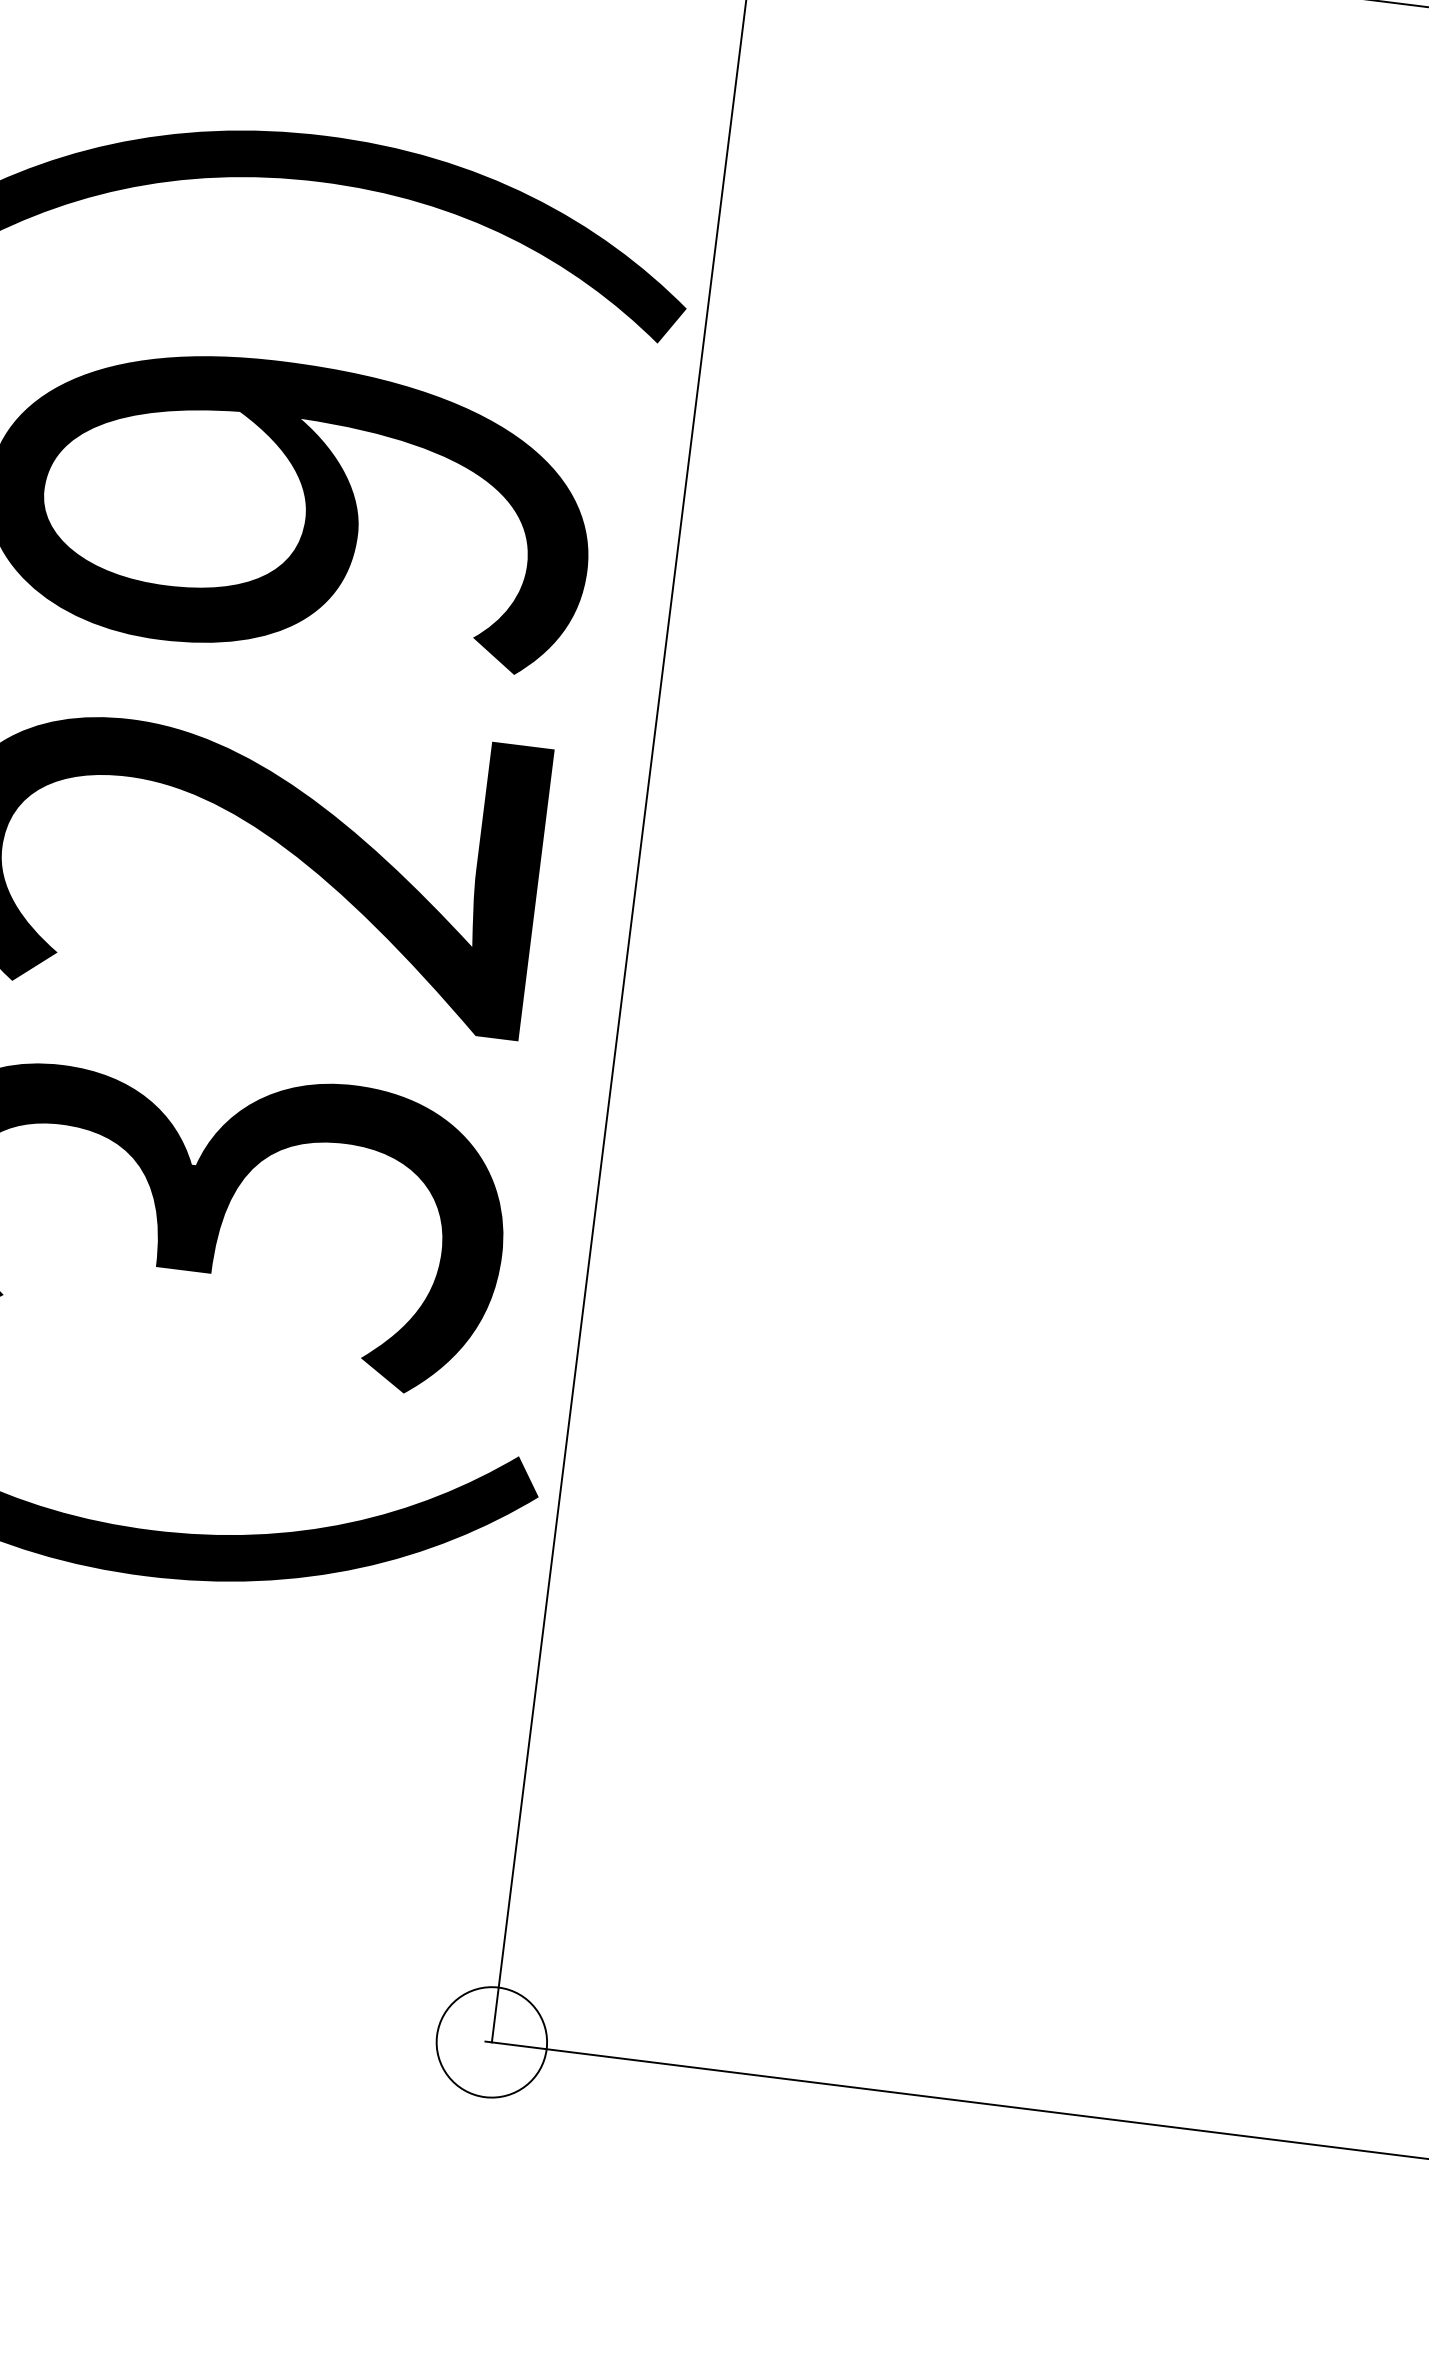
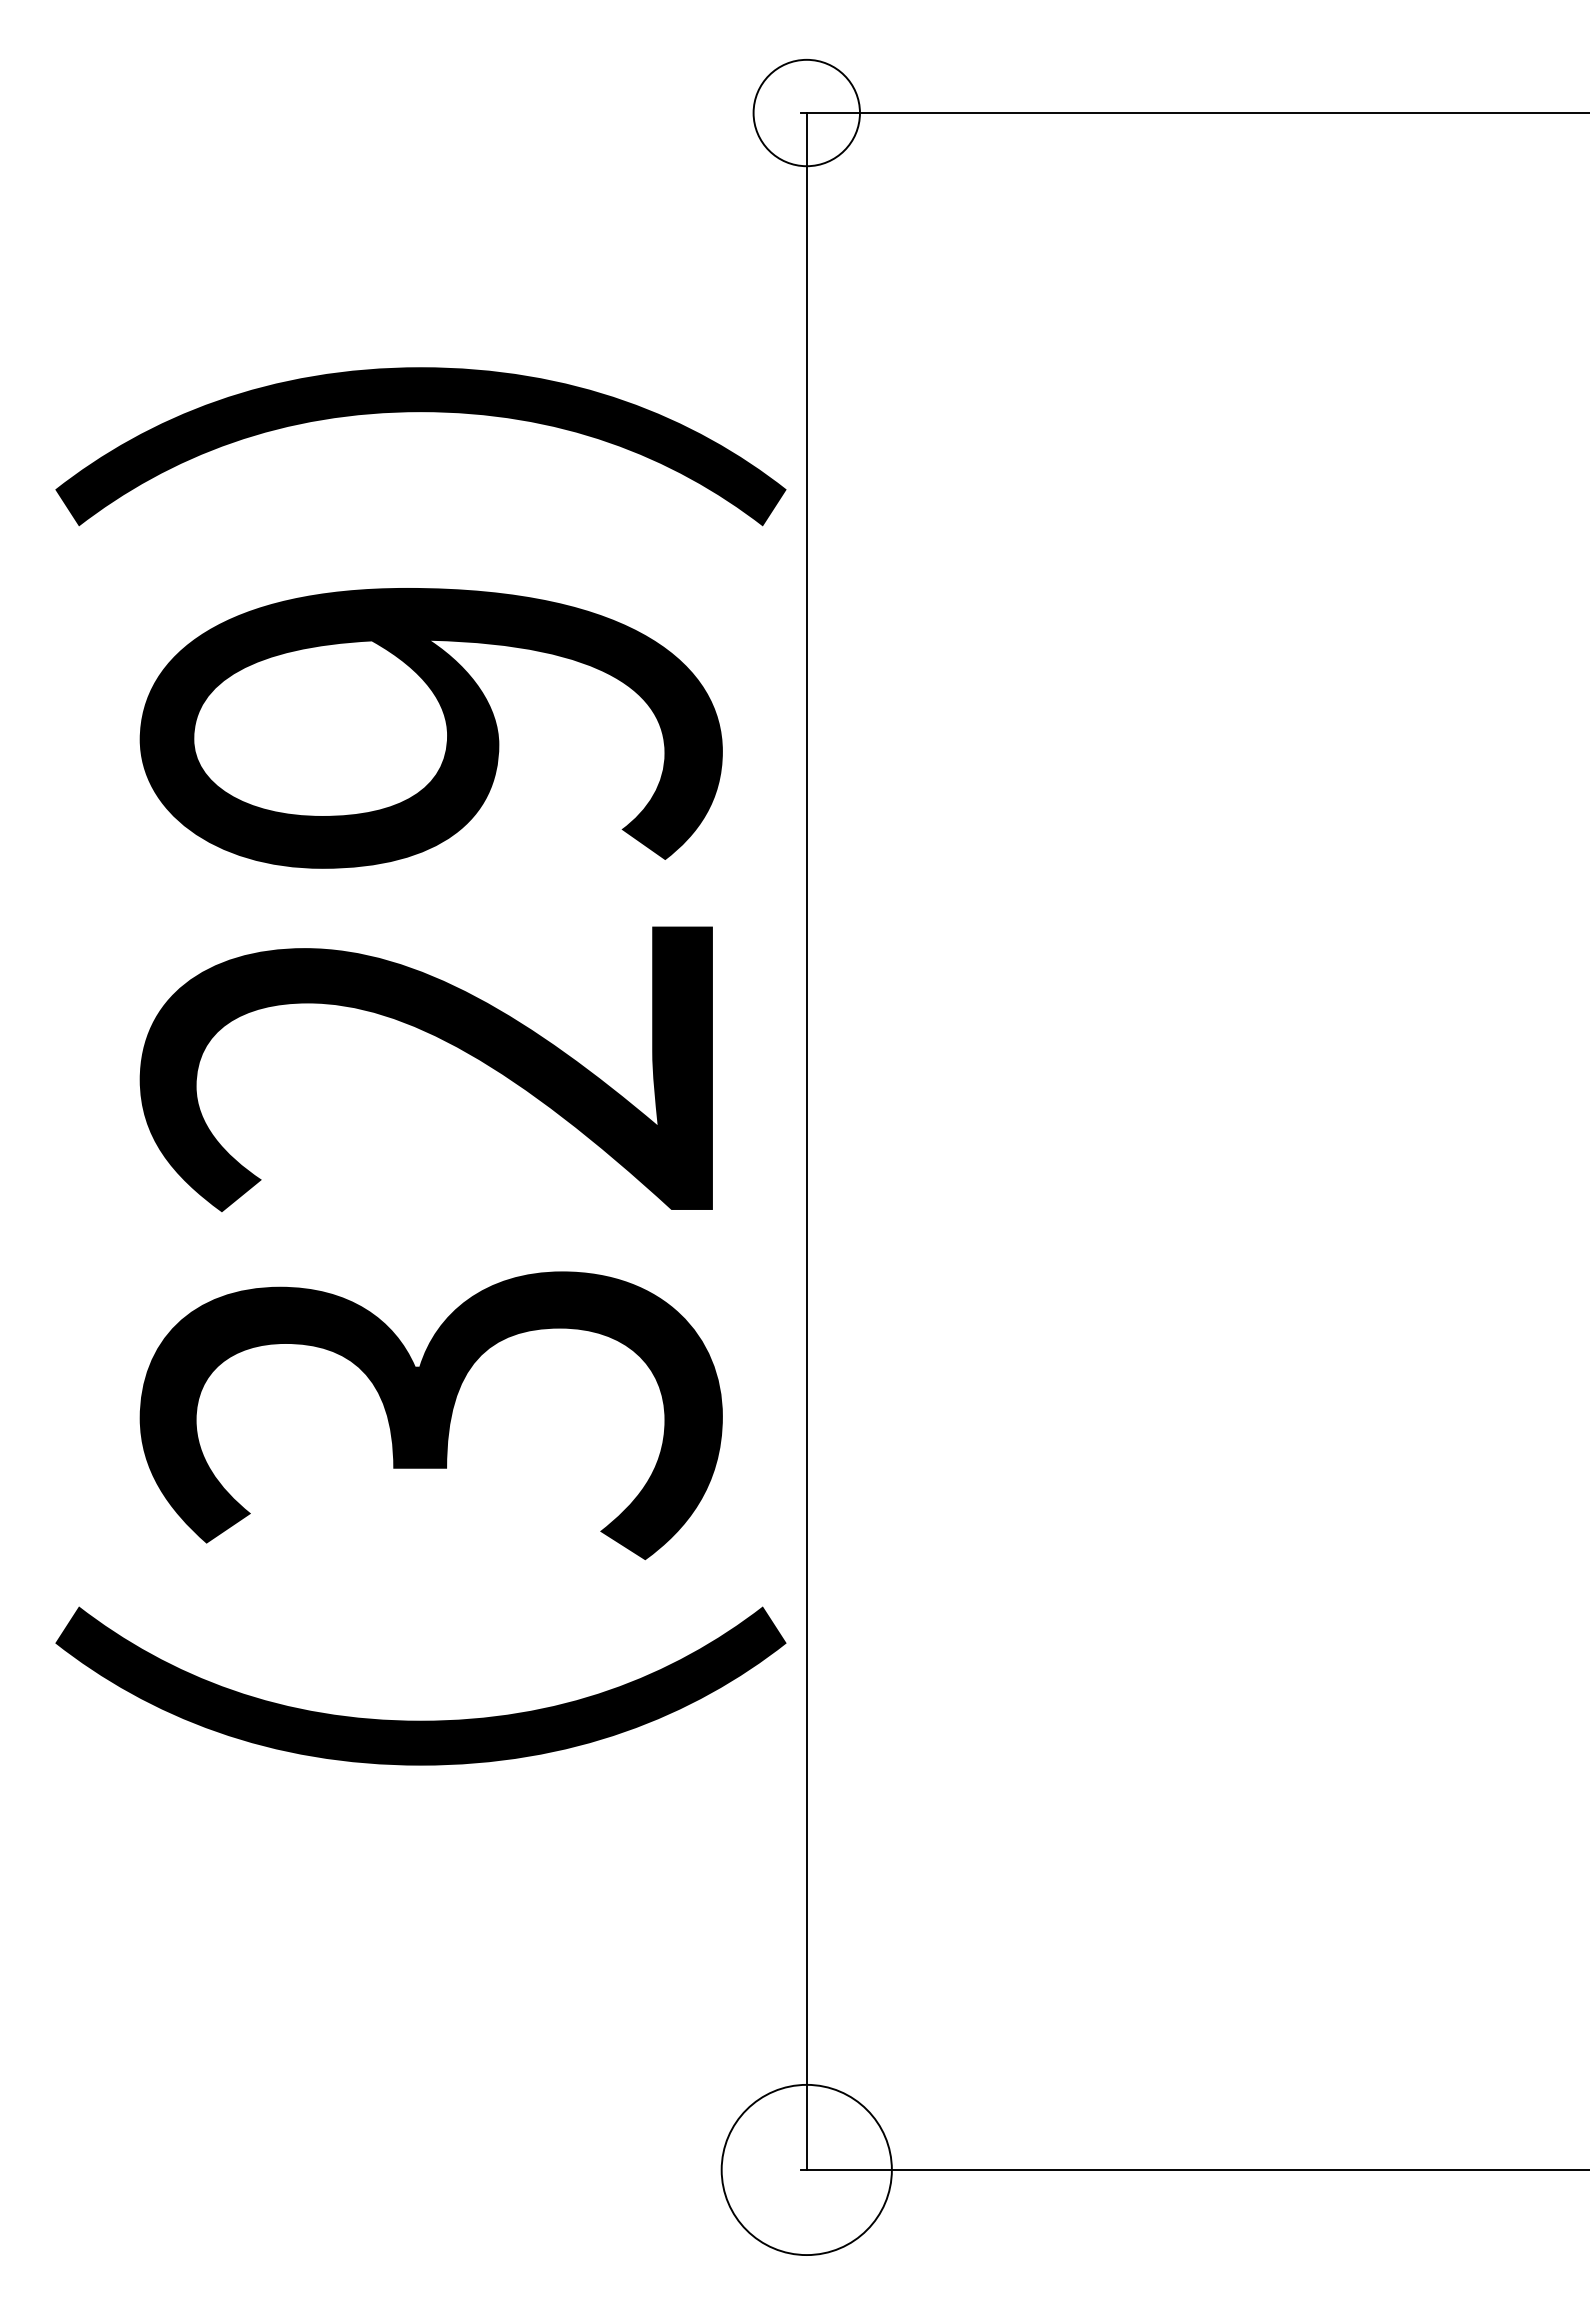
circle: (491, 2041) -> (806, 2169), size x1.6

